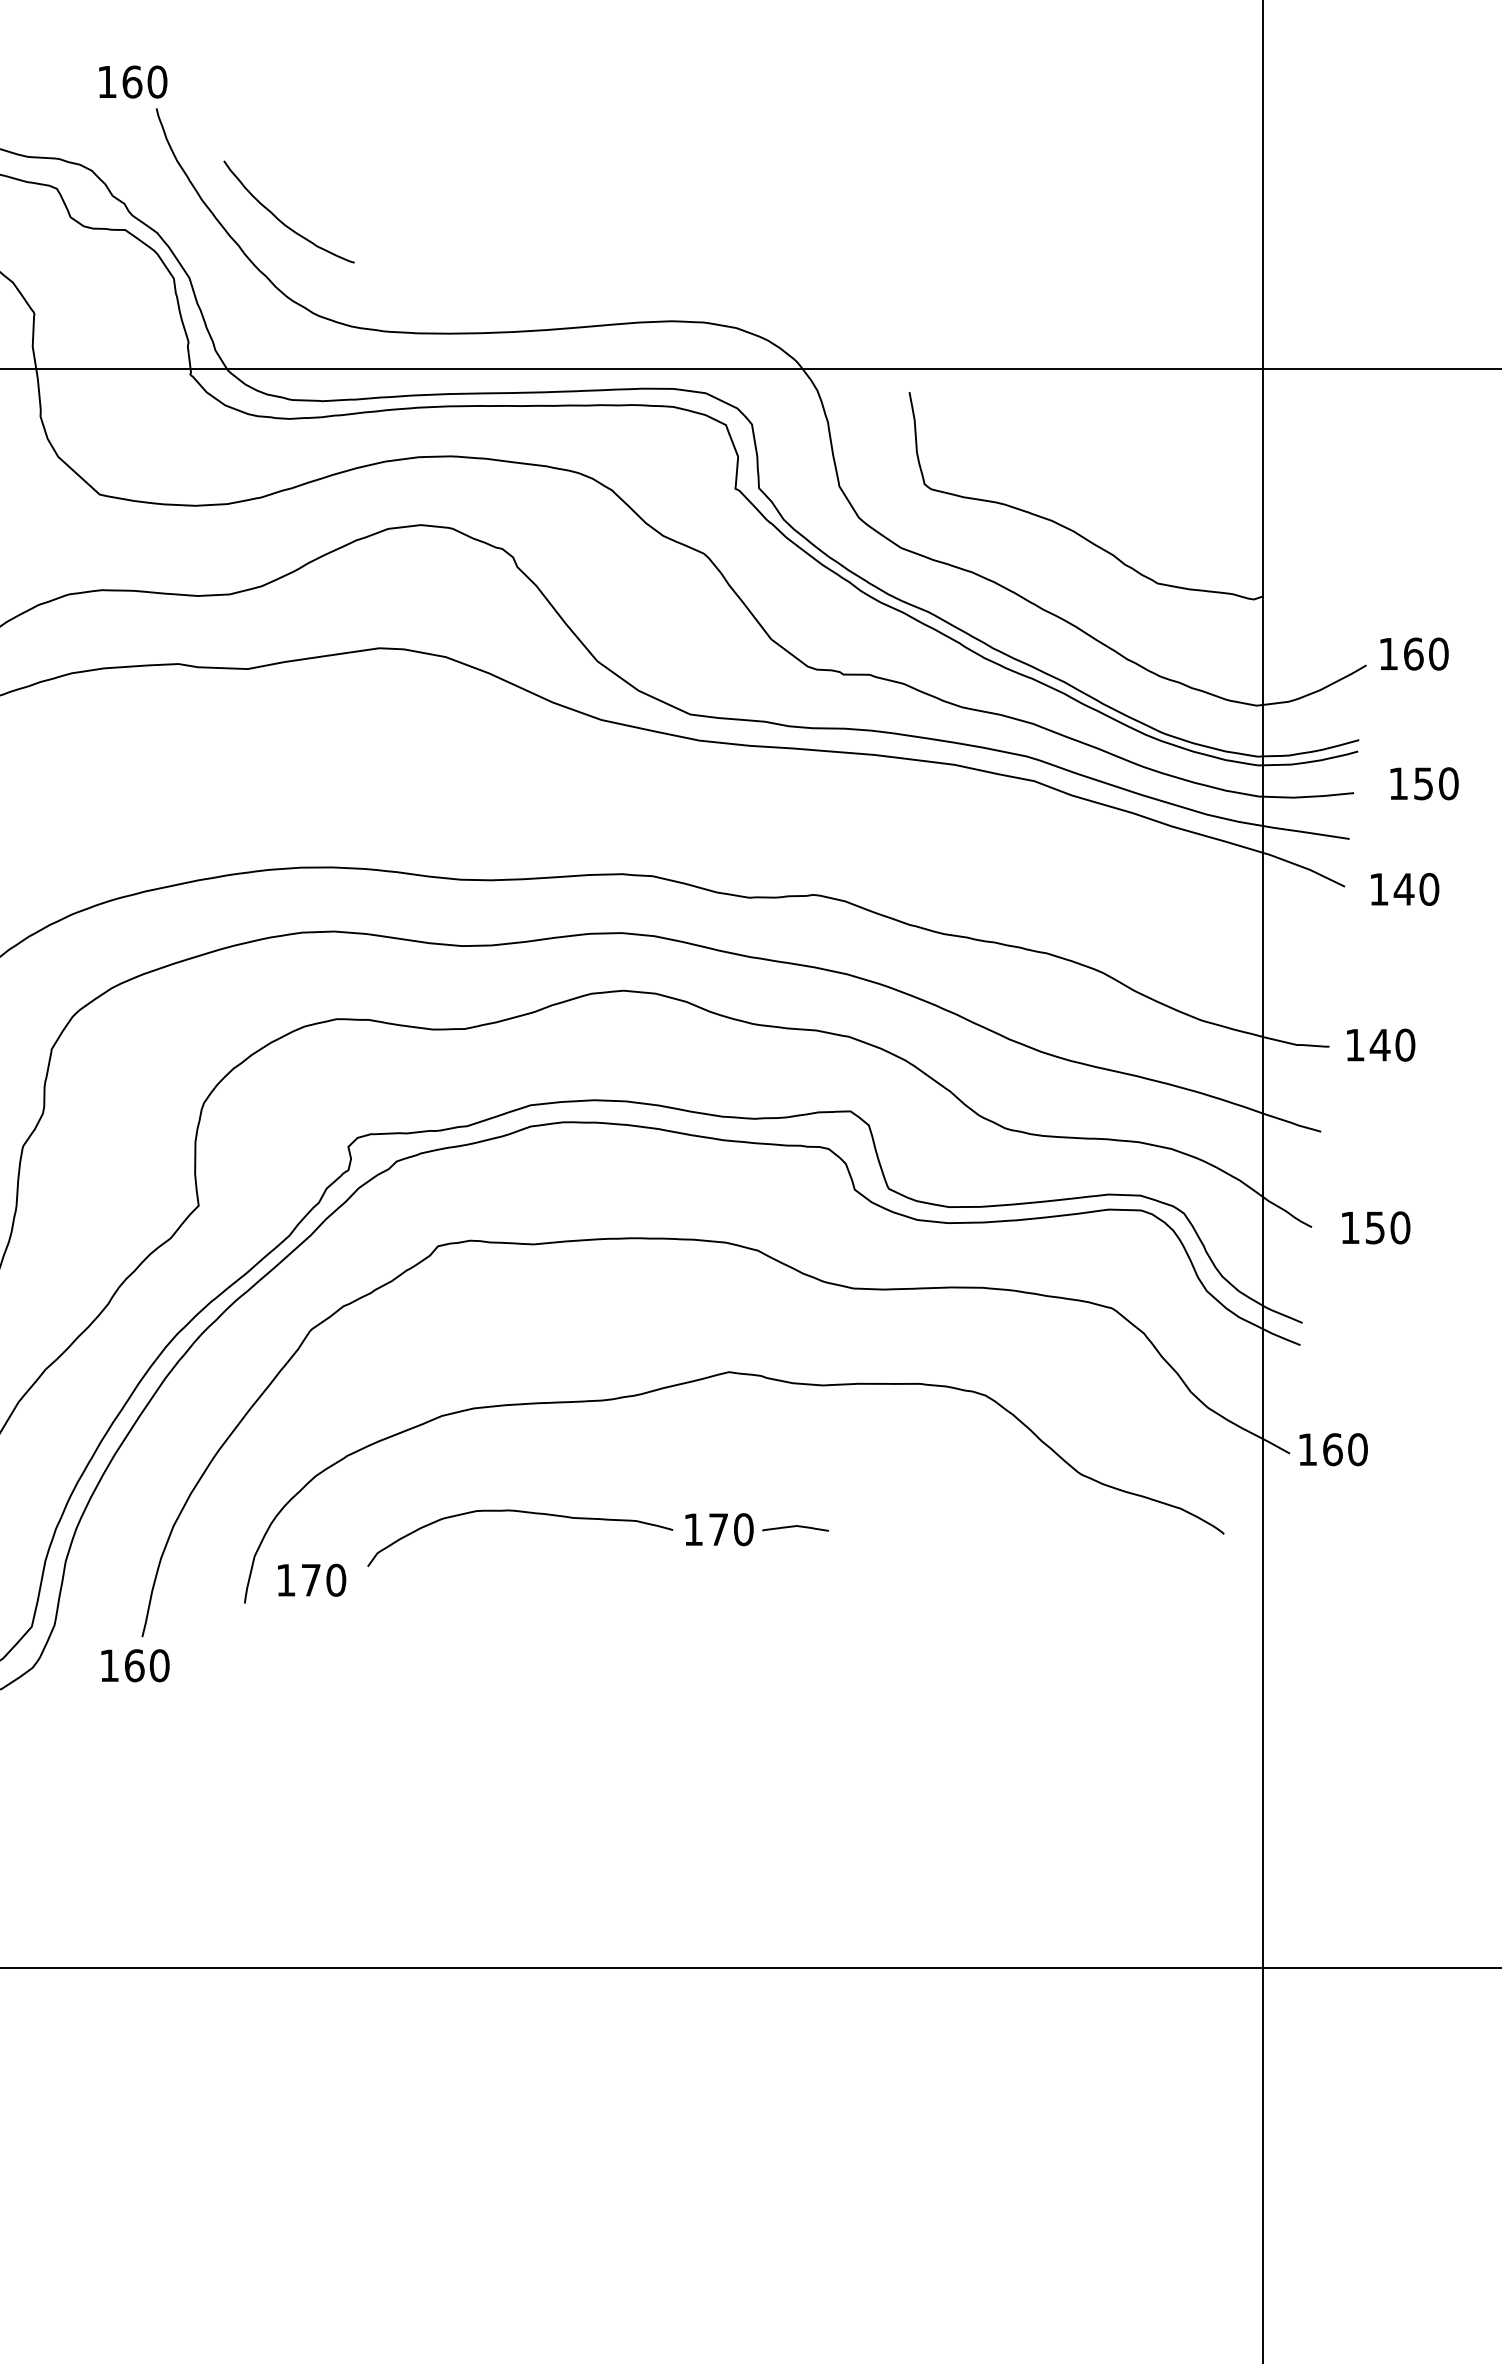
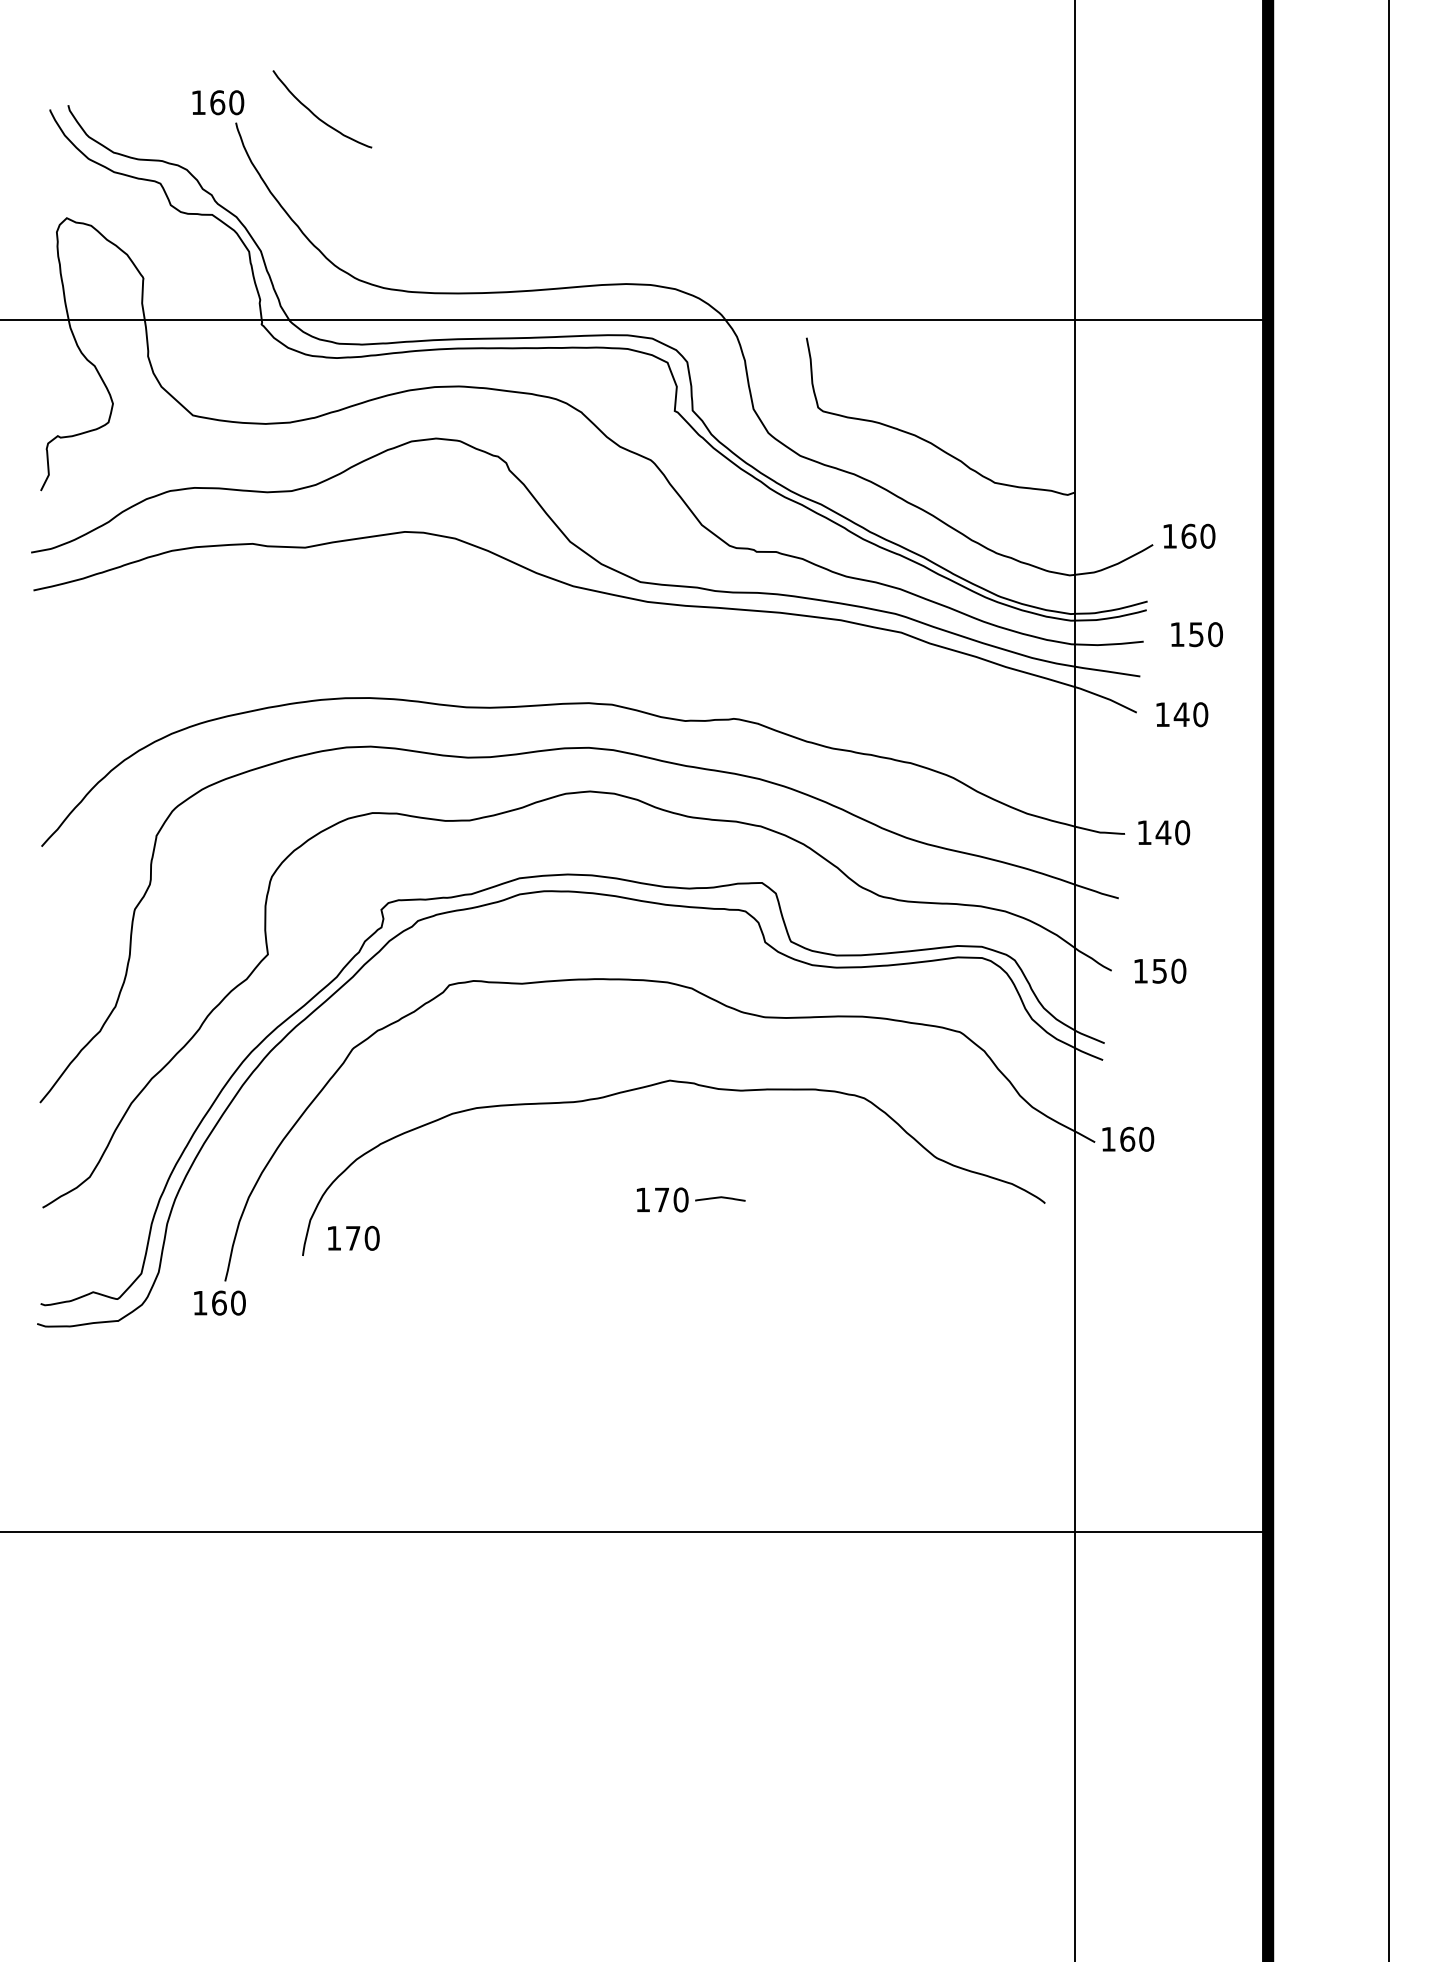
curve: (281, 220) -> (316, 115), moved
curve: (521, 1513) -> (512, 1187), removed

